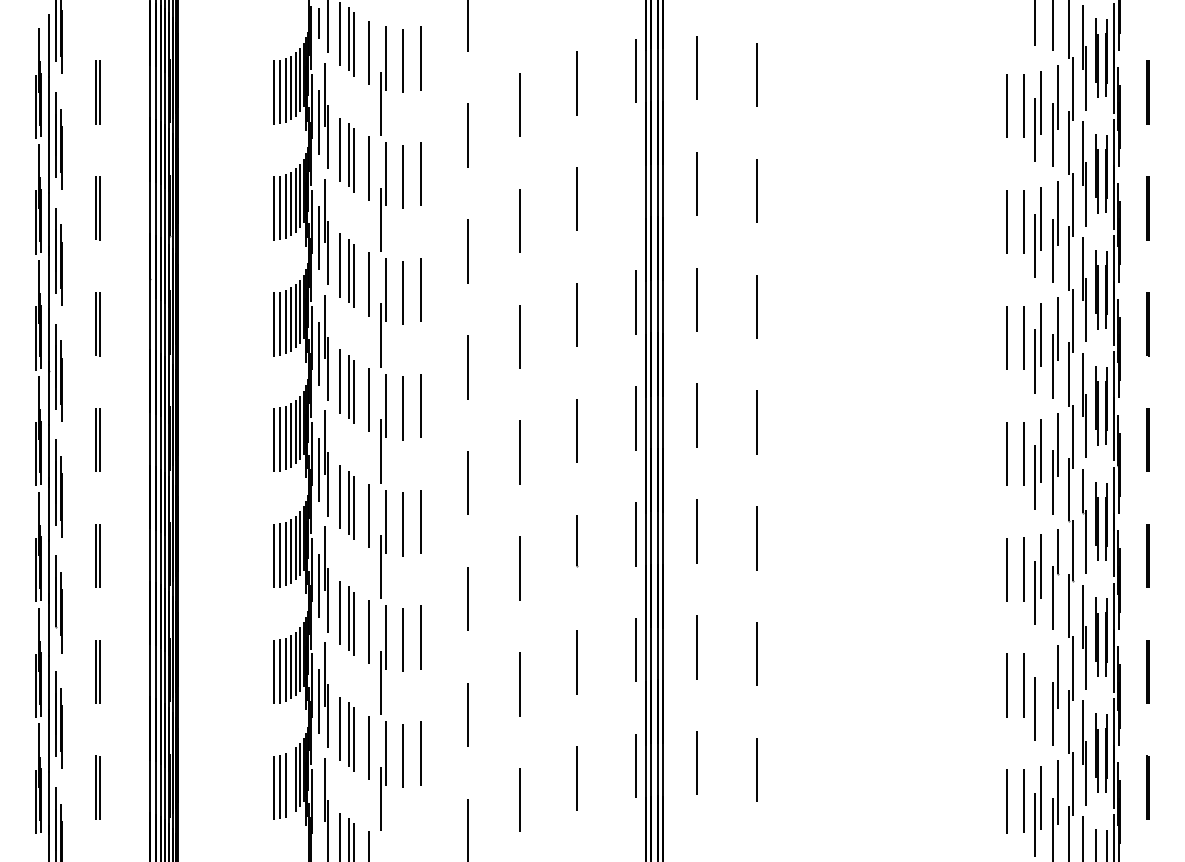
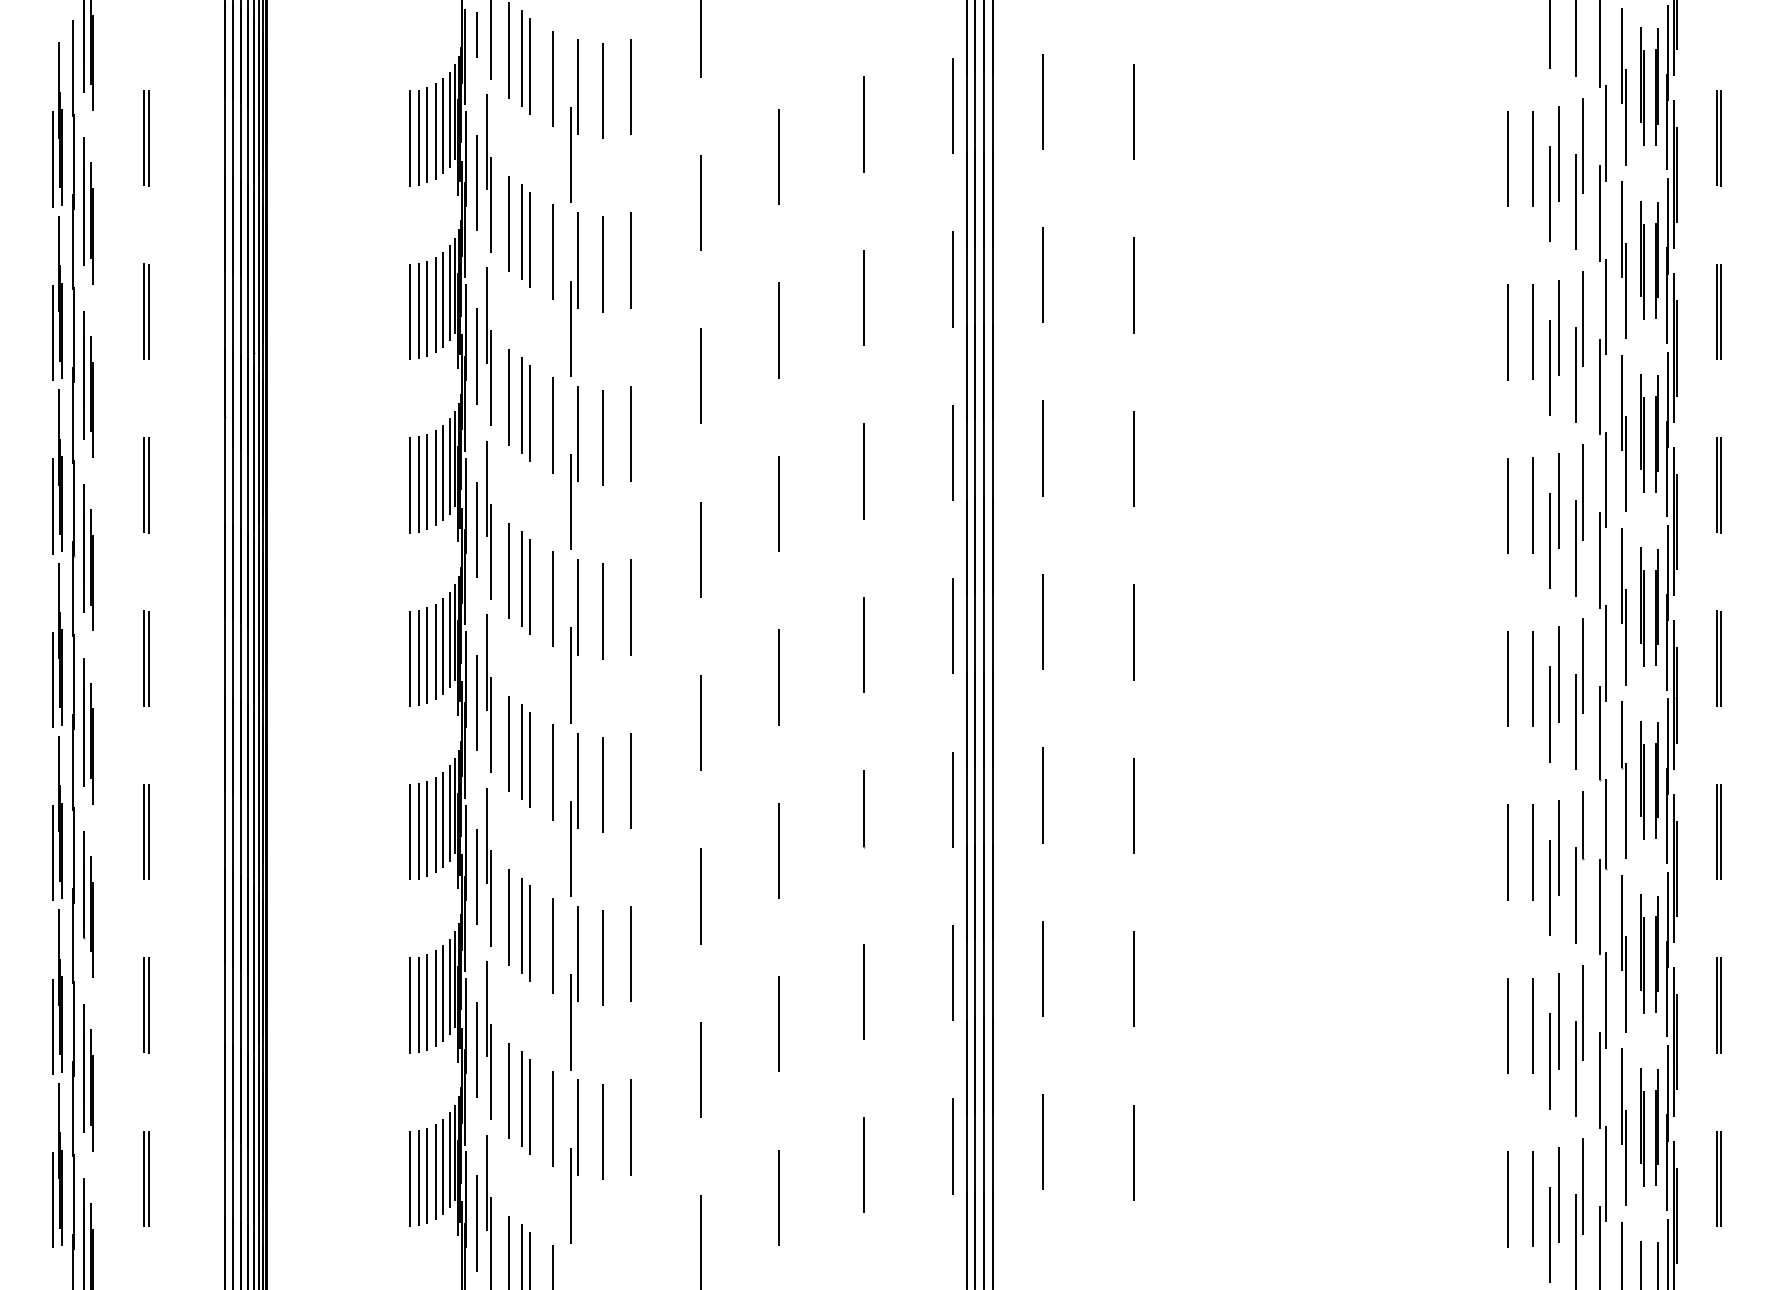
line: (635, 186) -> (951, 278), added
line: (1041, 682) -> (1559, 1021), added
line: (291, 782) -> (436, 1171), added
line: (318, 817) -> (476, 1223), added

